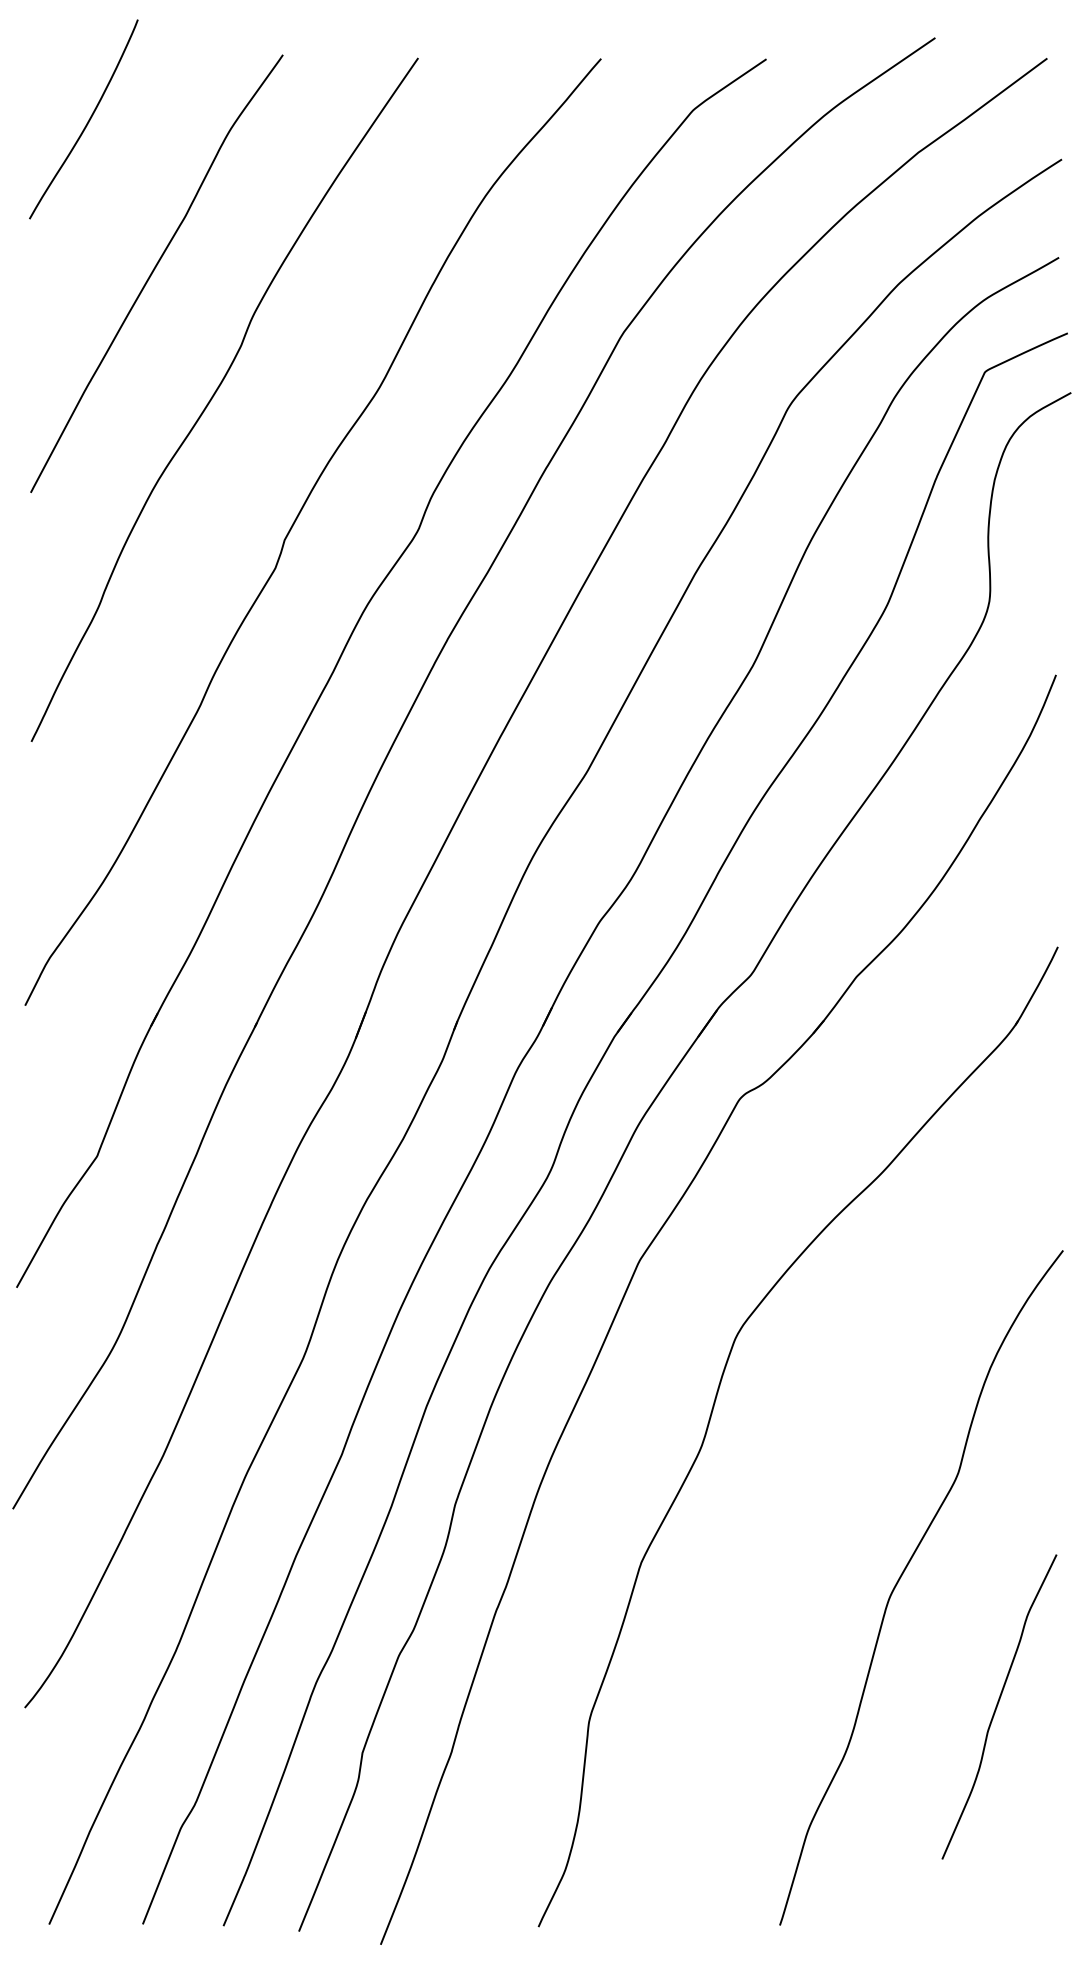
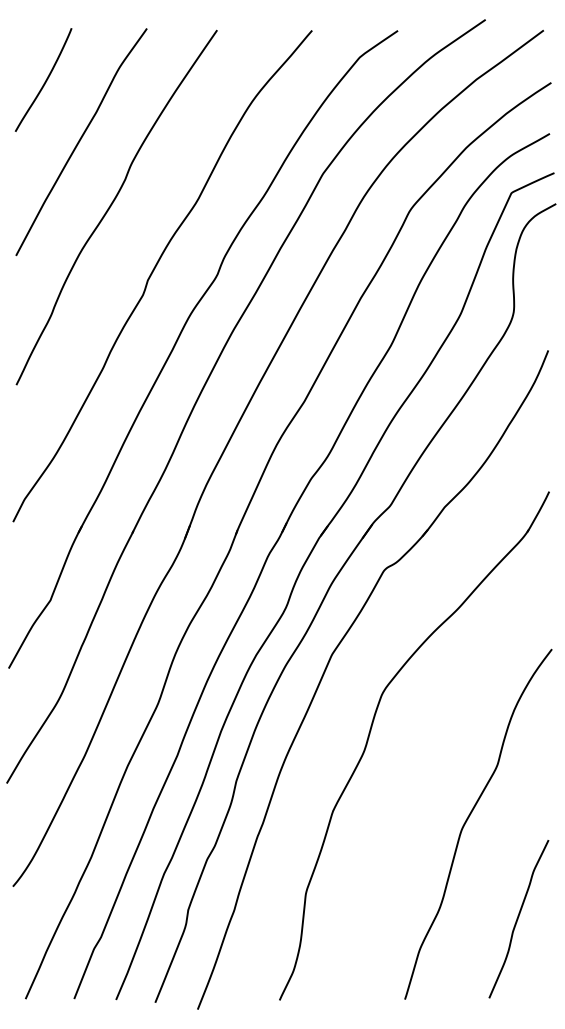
curve: (87, 120) -> (45, 80), moved
curve: (998, 1707) -> (518, 919), moved

